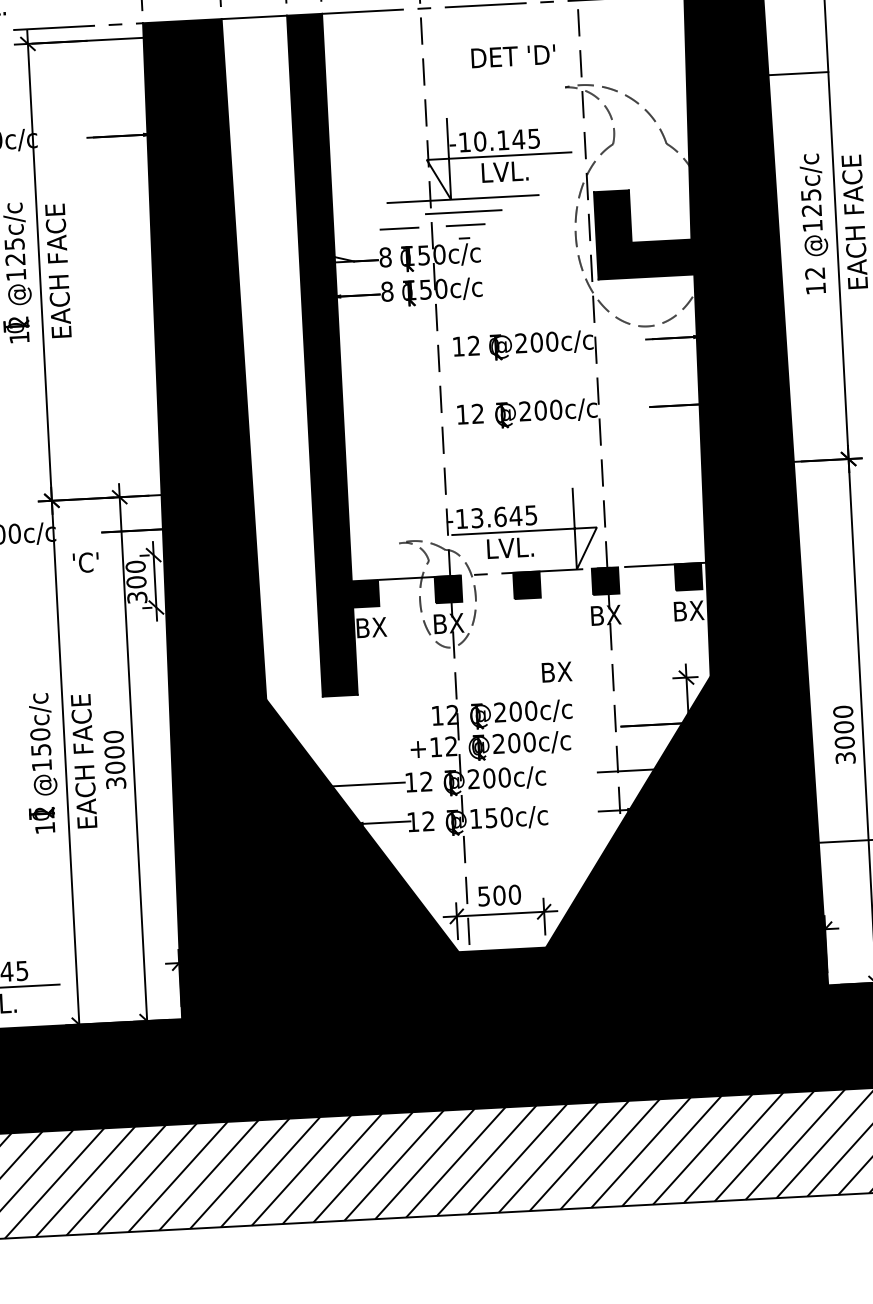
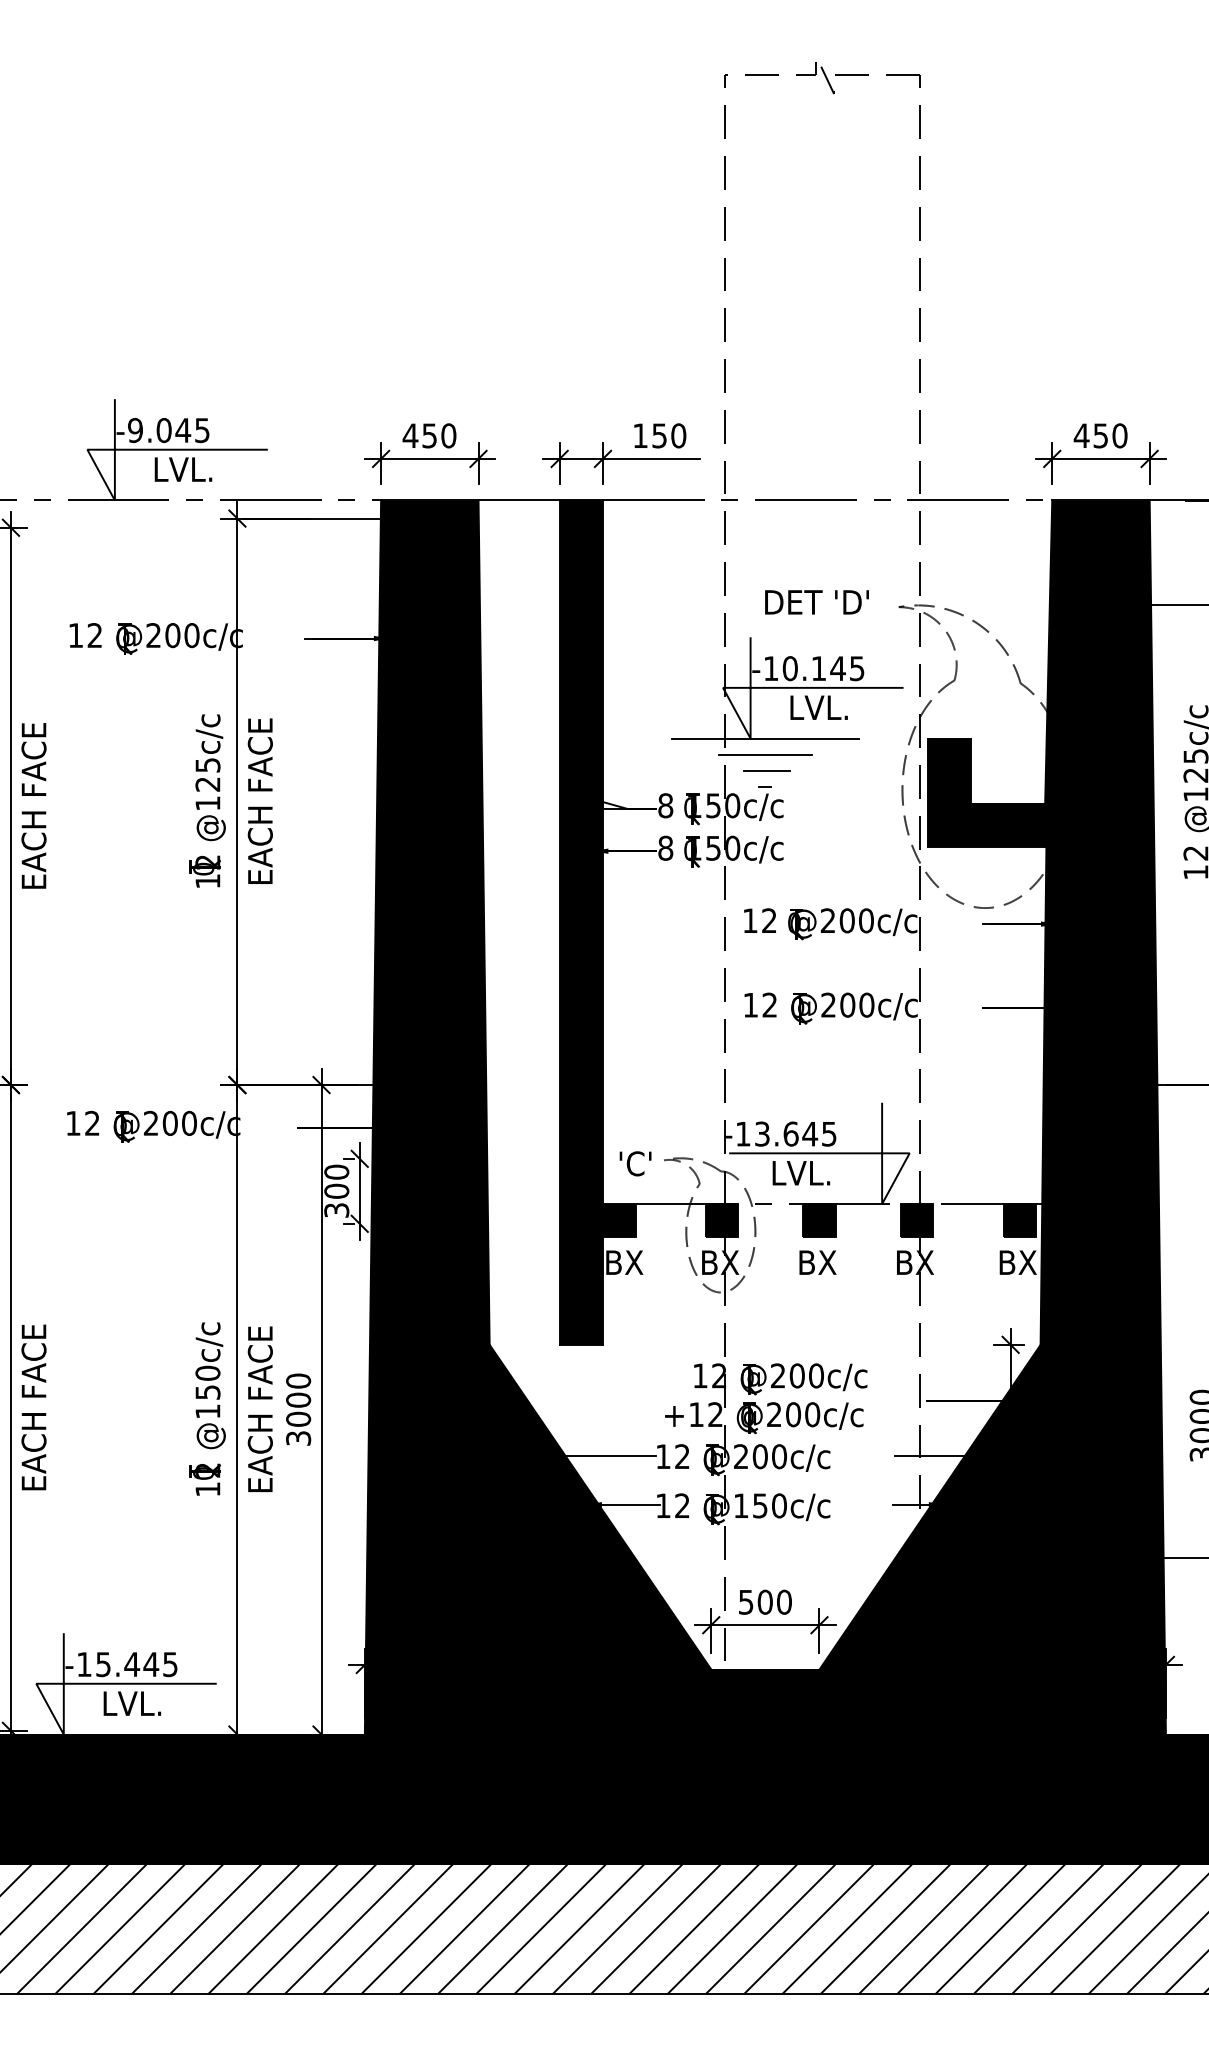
text: (513, 56) -> (816, 602), moved
line: (399, 228) -> (684, 770), removed
text: (85, 562) -> (635, 1163), moved
text: (556, 672) -> (817, 1262), moved

